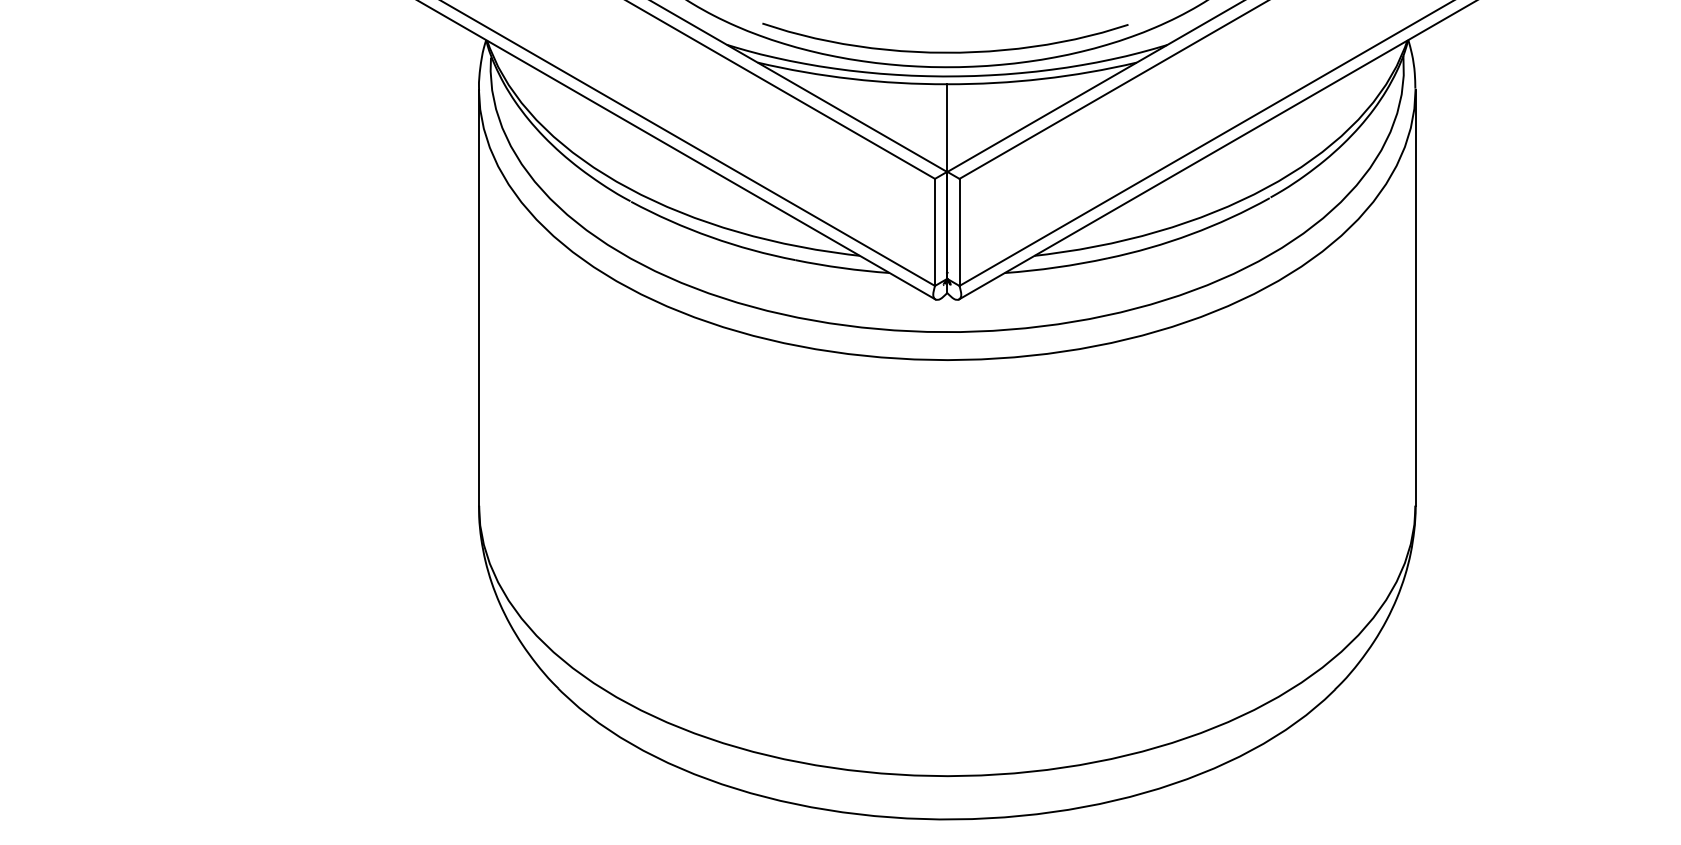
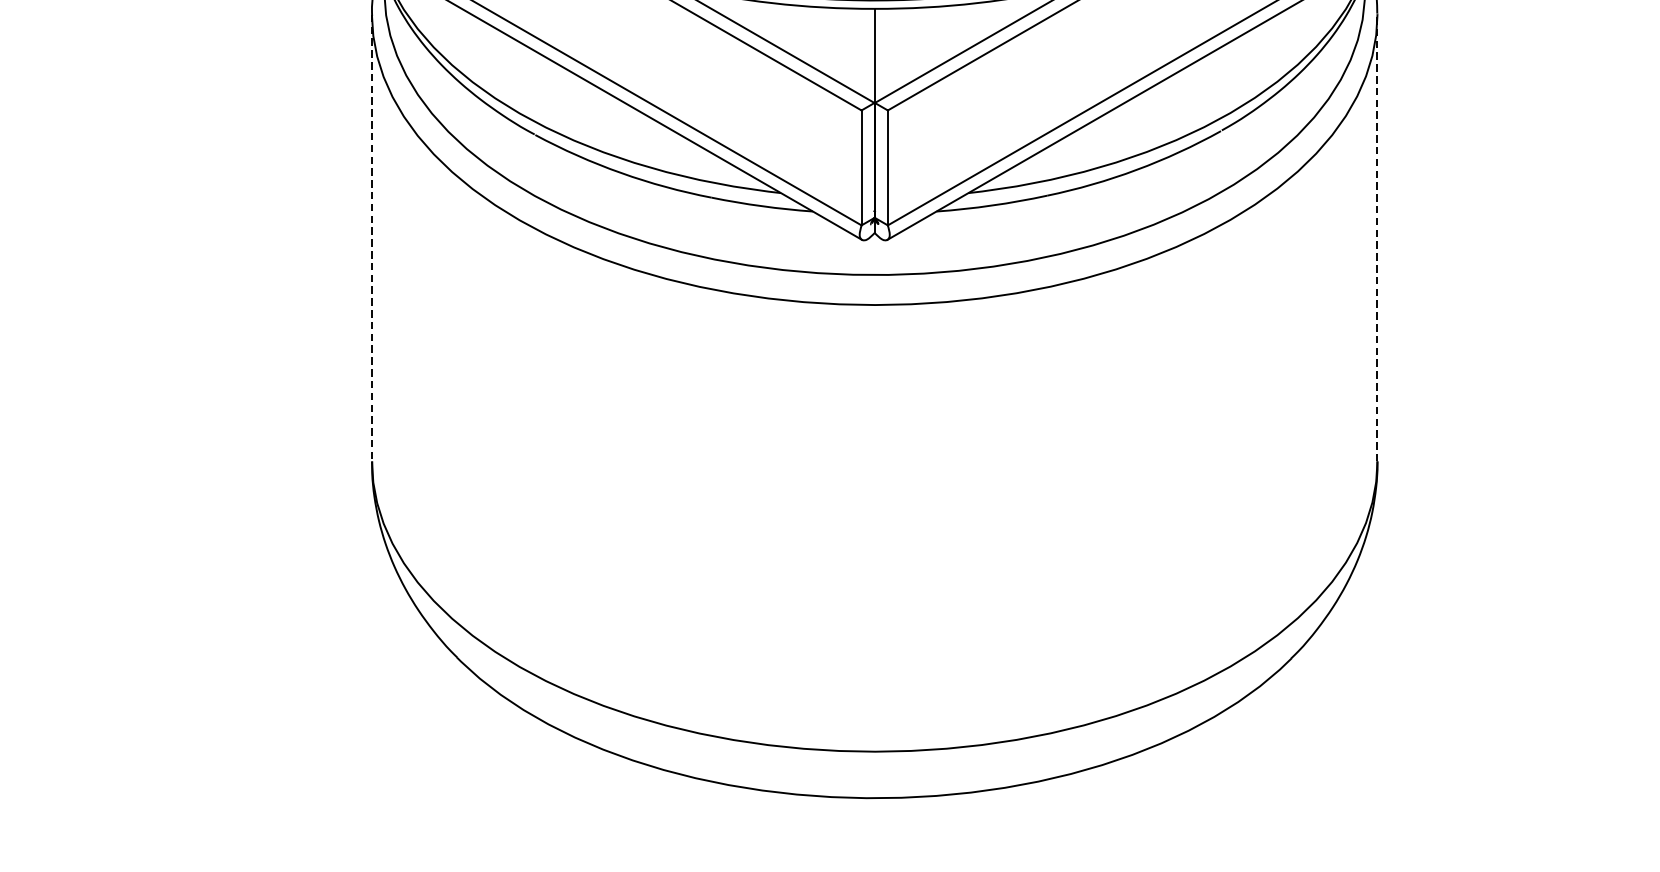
line: (1415, 297) -> (1377, 237), solid -> dashed
line: (478, 298) -> (371, 238), solid -> dashed

